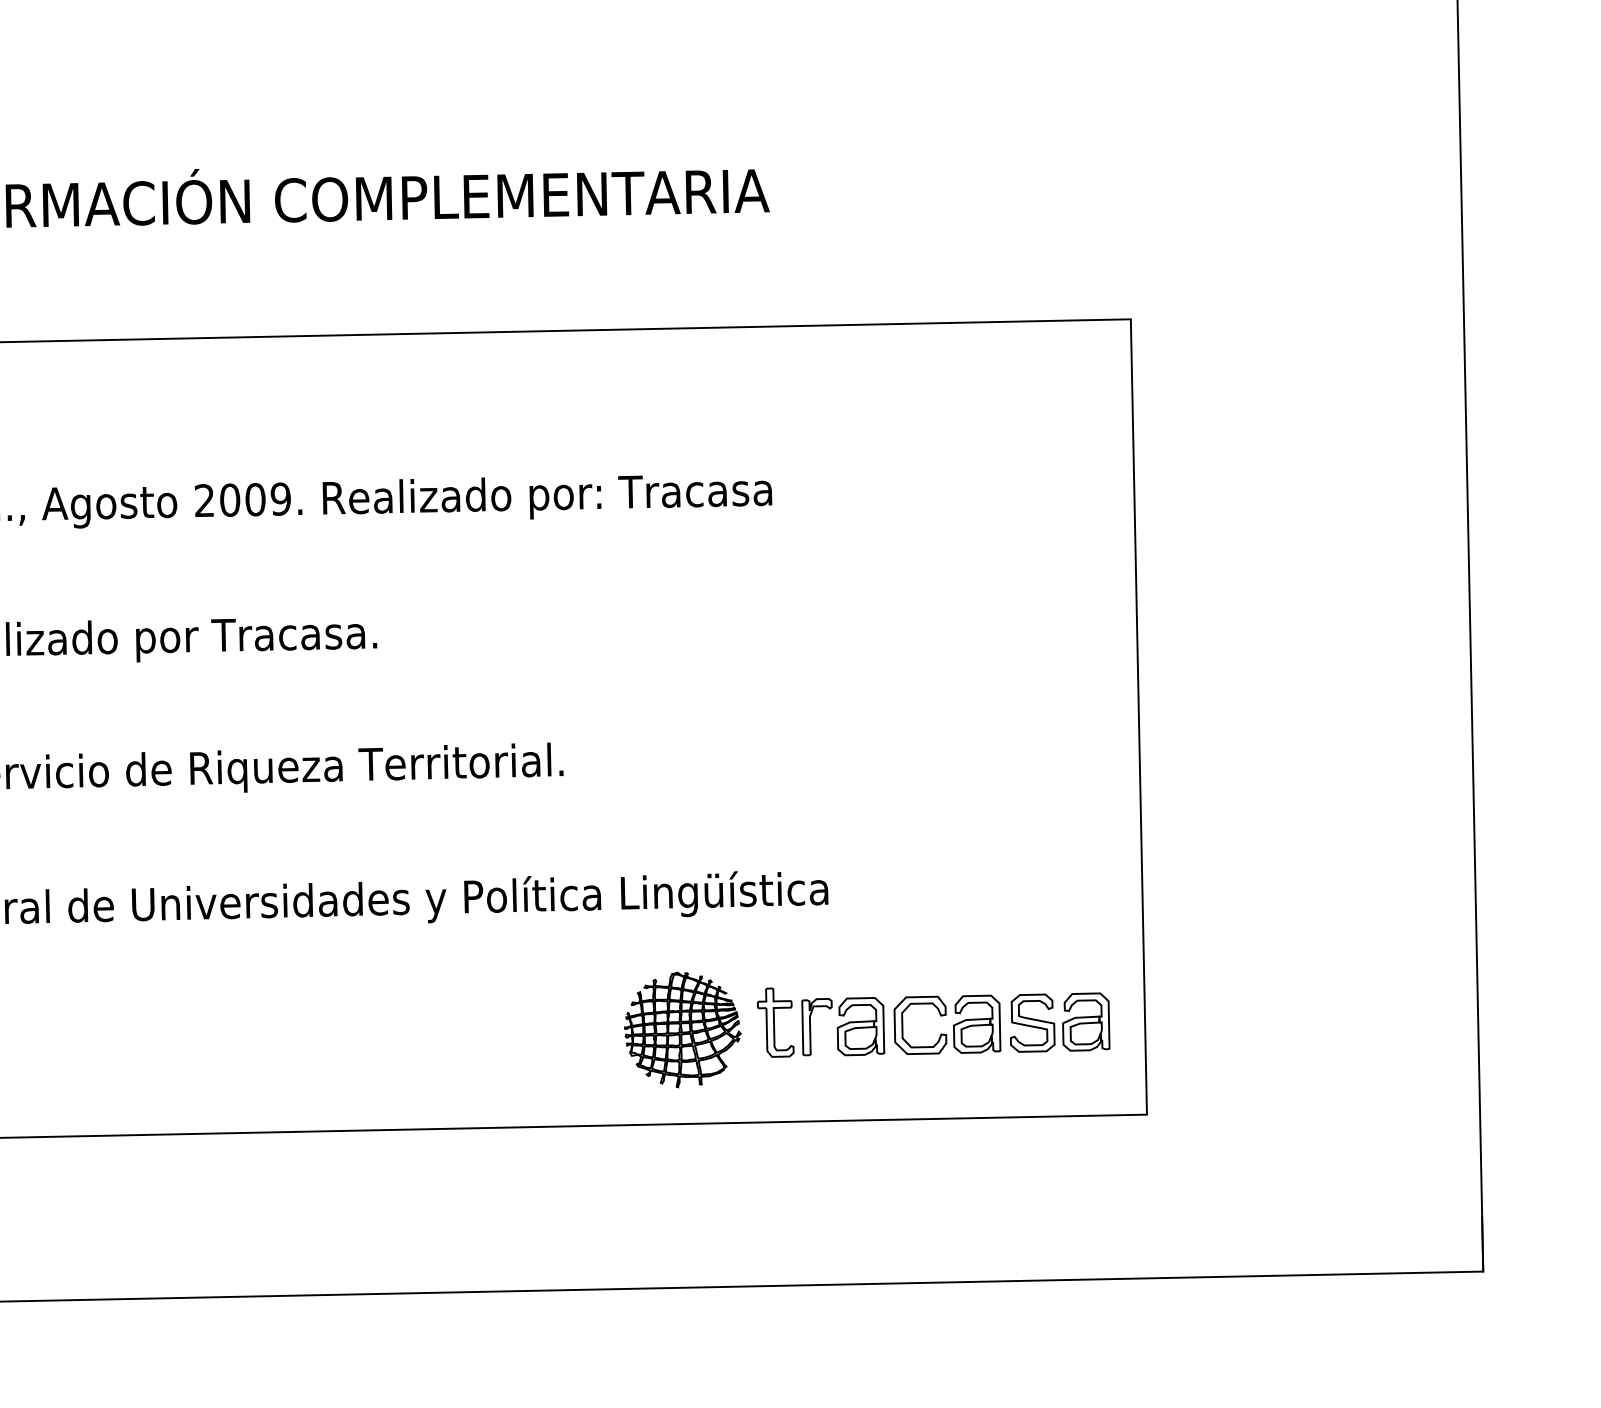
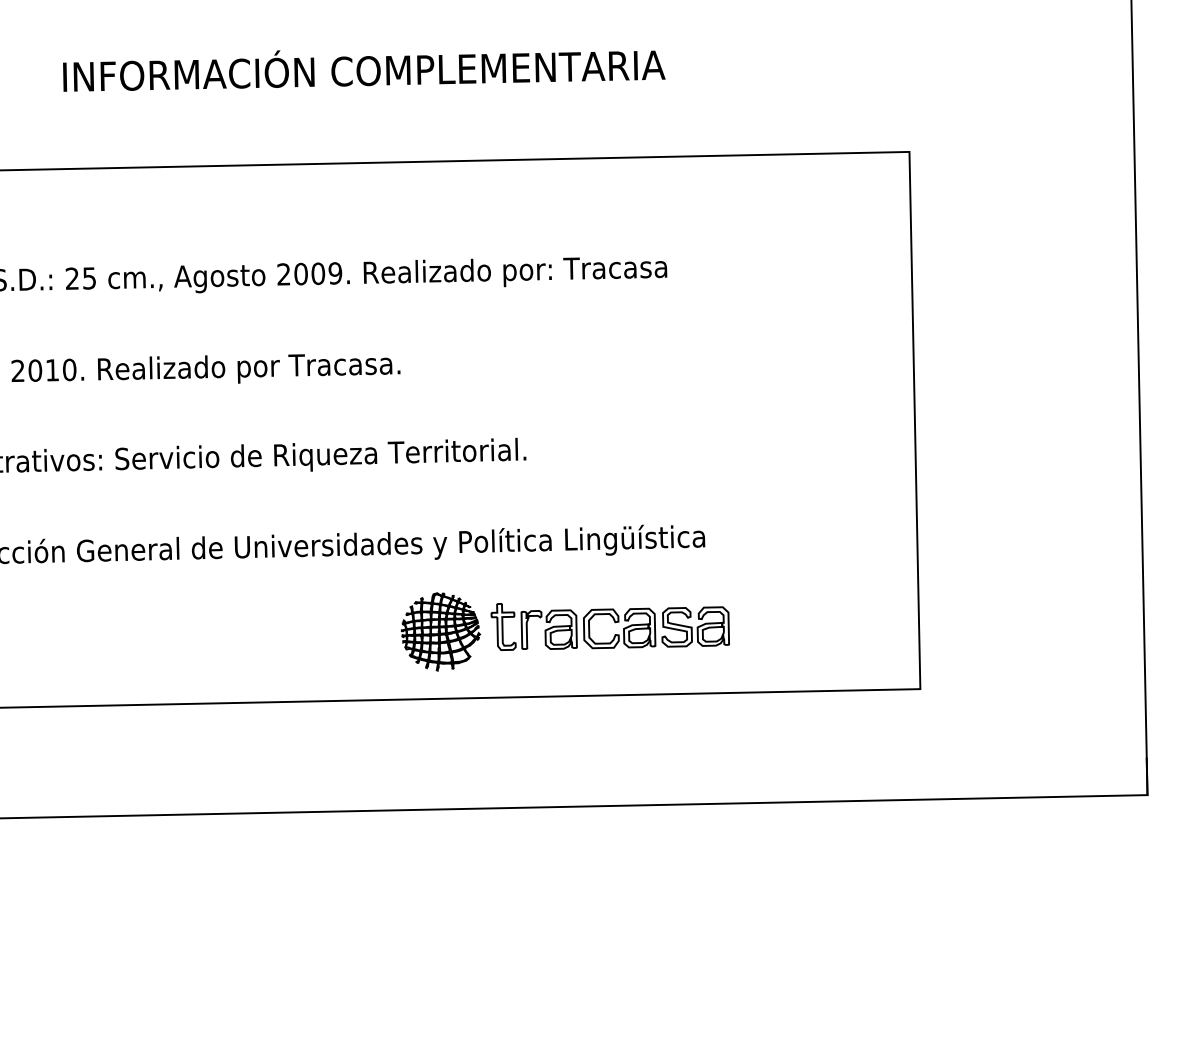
part: (865, 1029) -> (564, 631), moved

